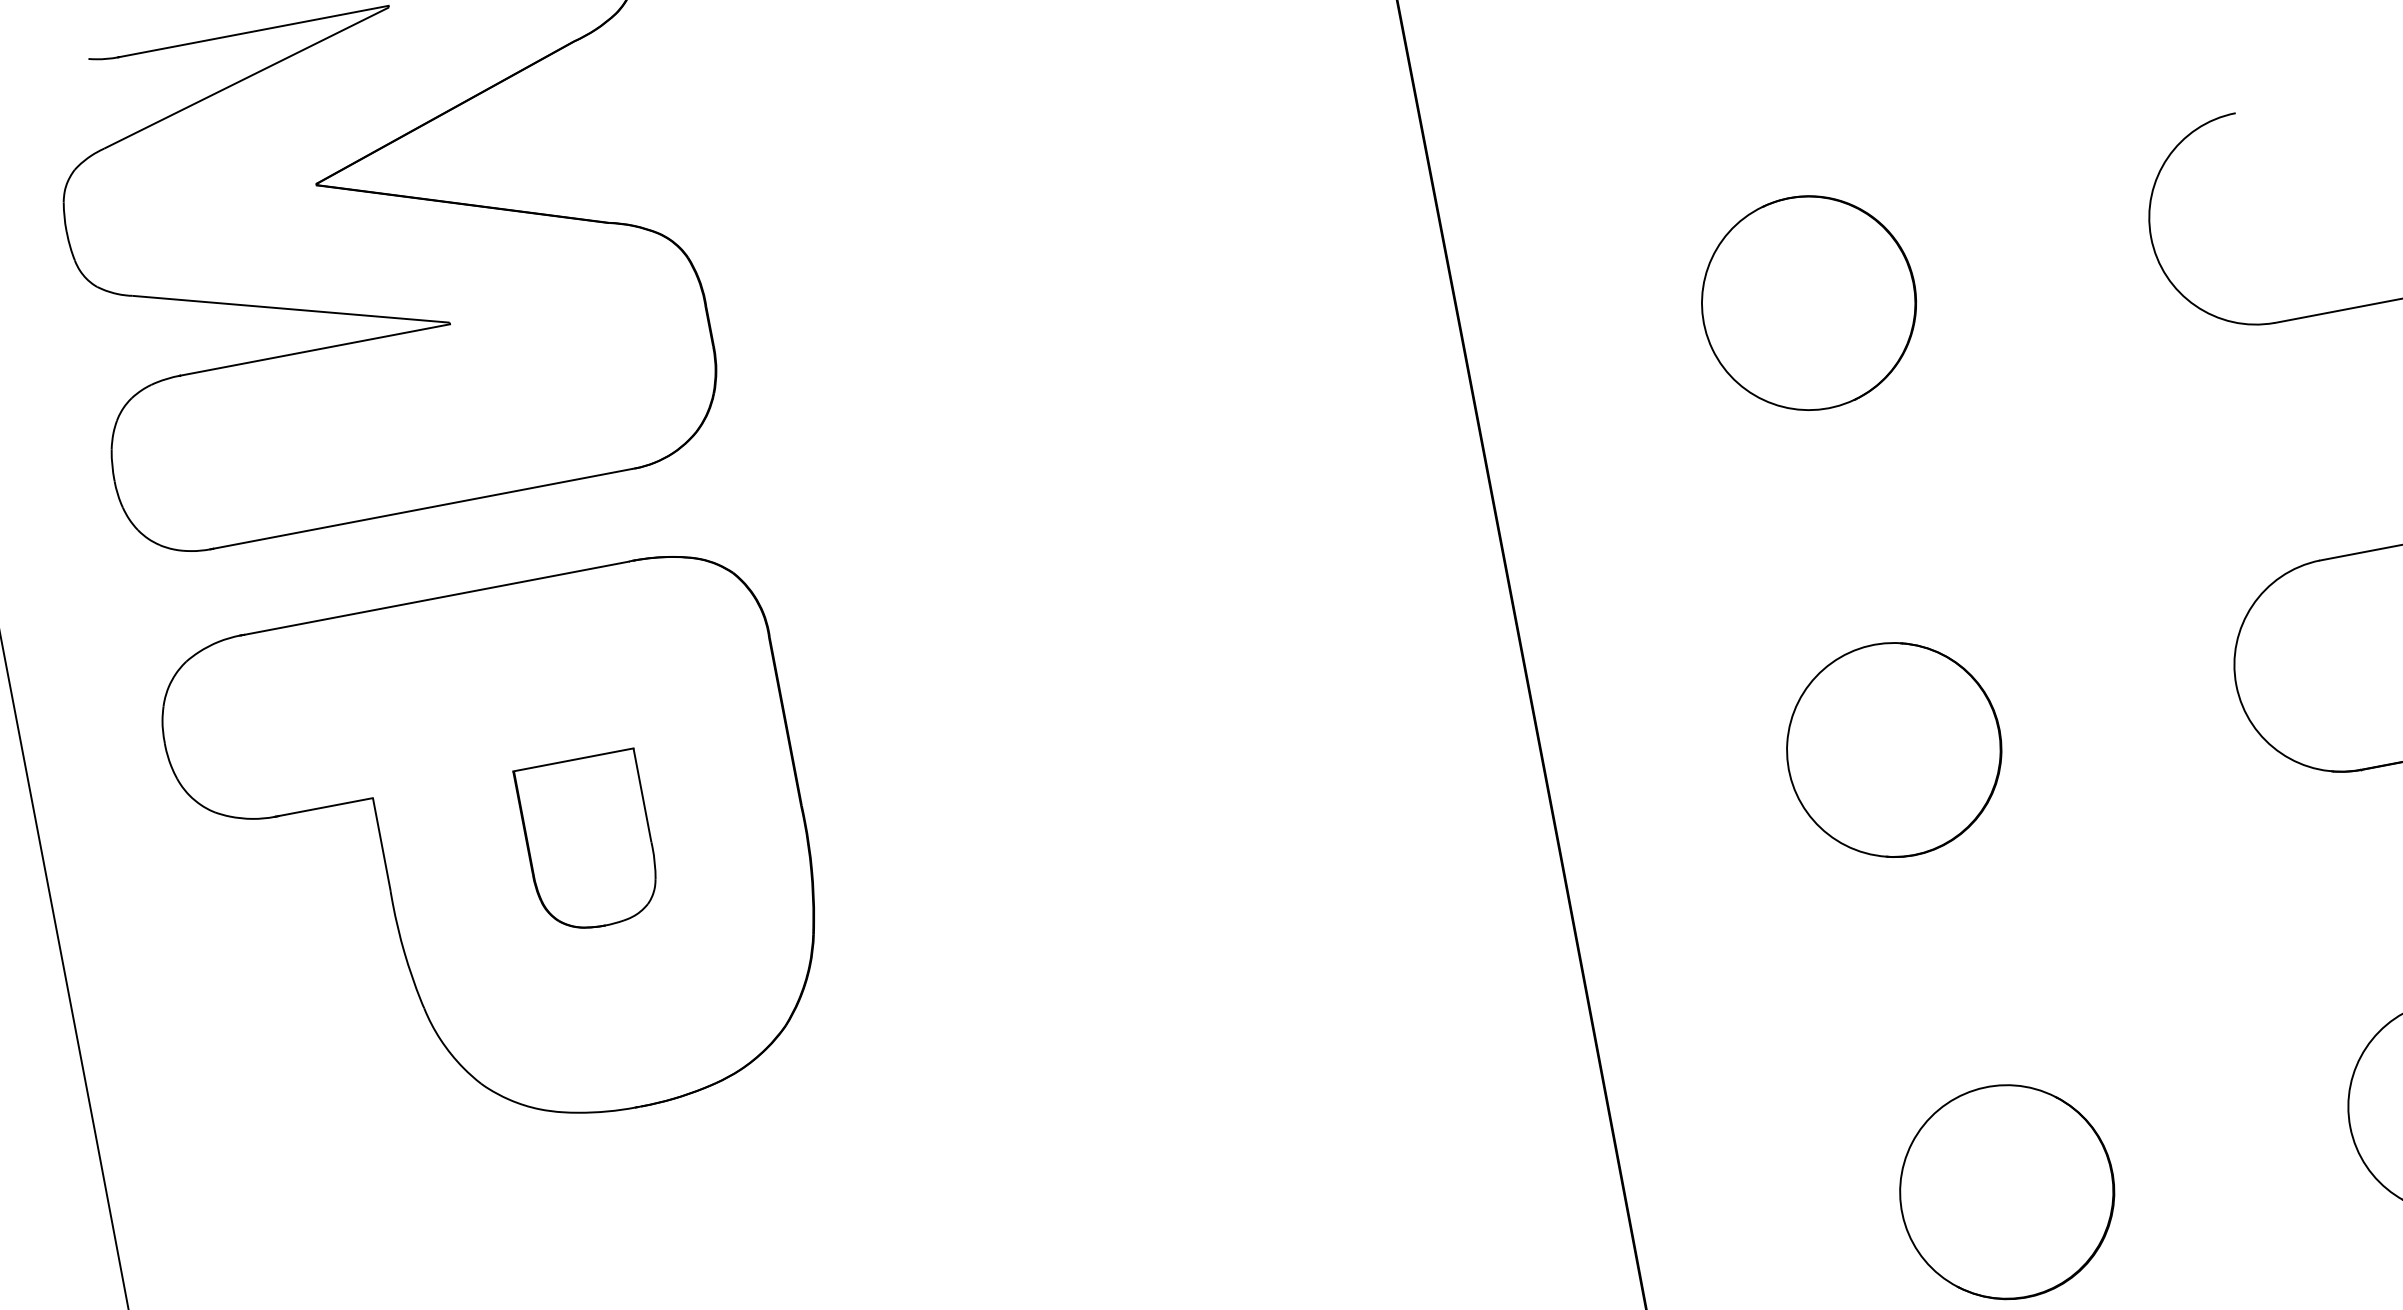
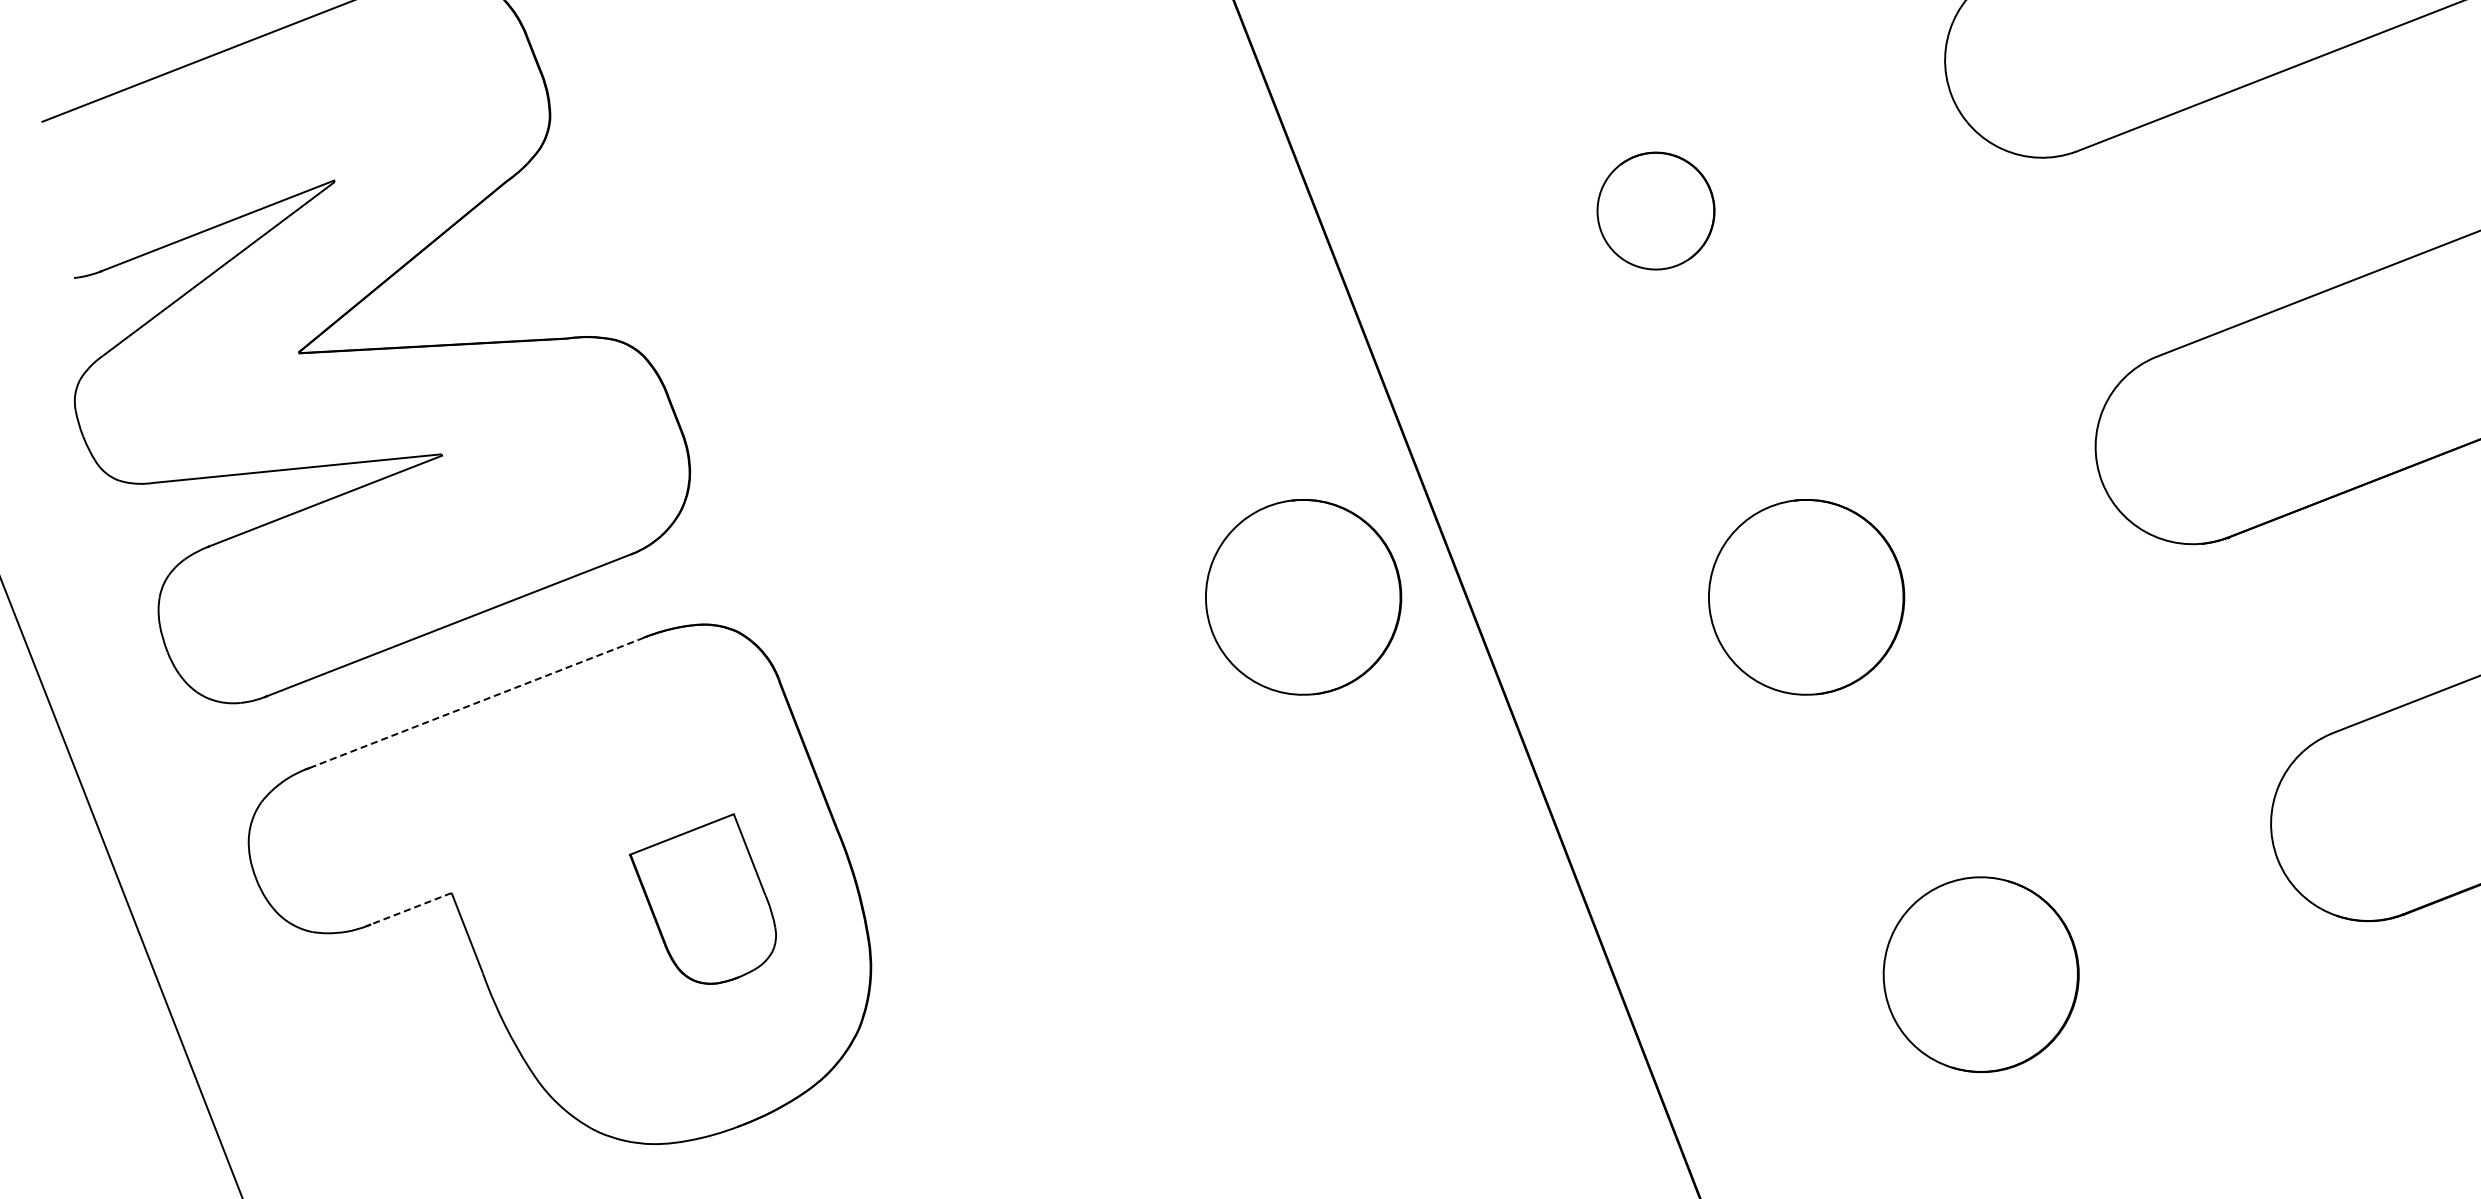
part: (1808, 302) -> (1655, 210), size x0.6
line: (437, 598) -> (476, 703), solid -> dashed
part: (1351, 649) -> (1303, 597), added
line: (325, 807) -> (410, 909), solid -> dashed
part: (582, 833) -> (702, 898), moved

